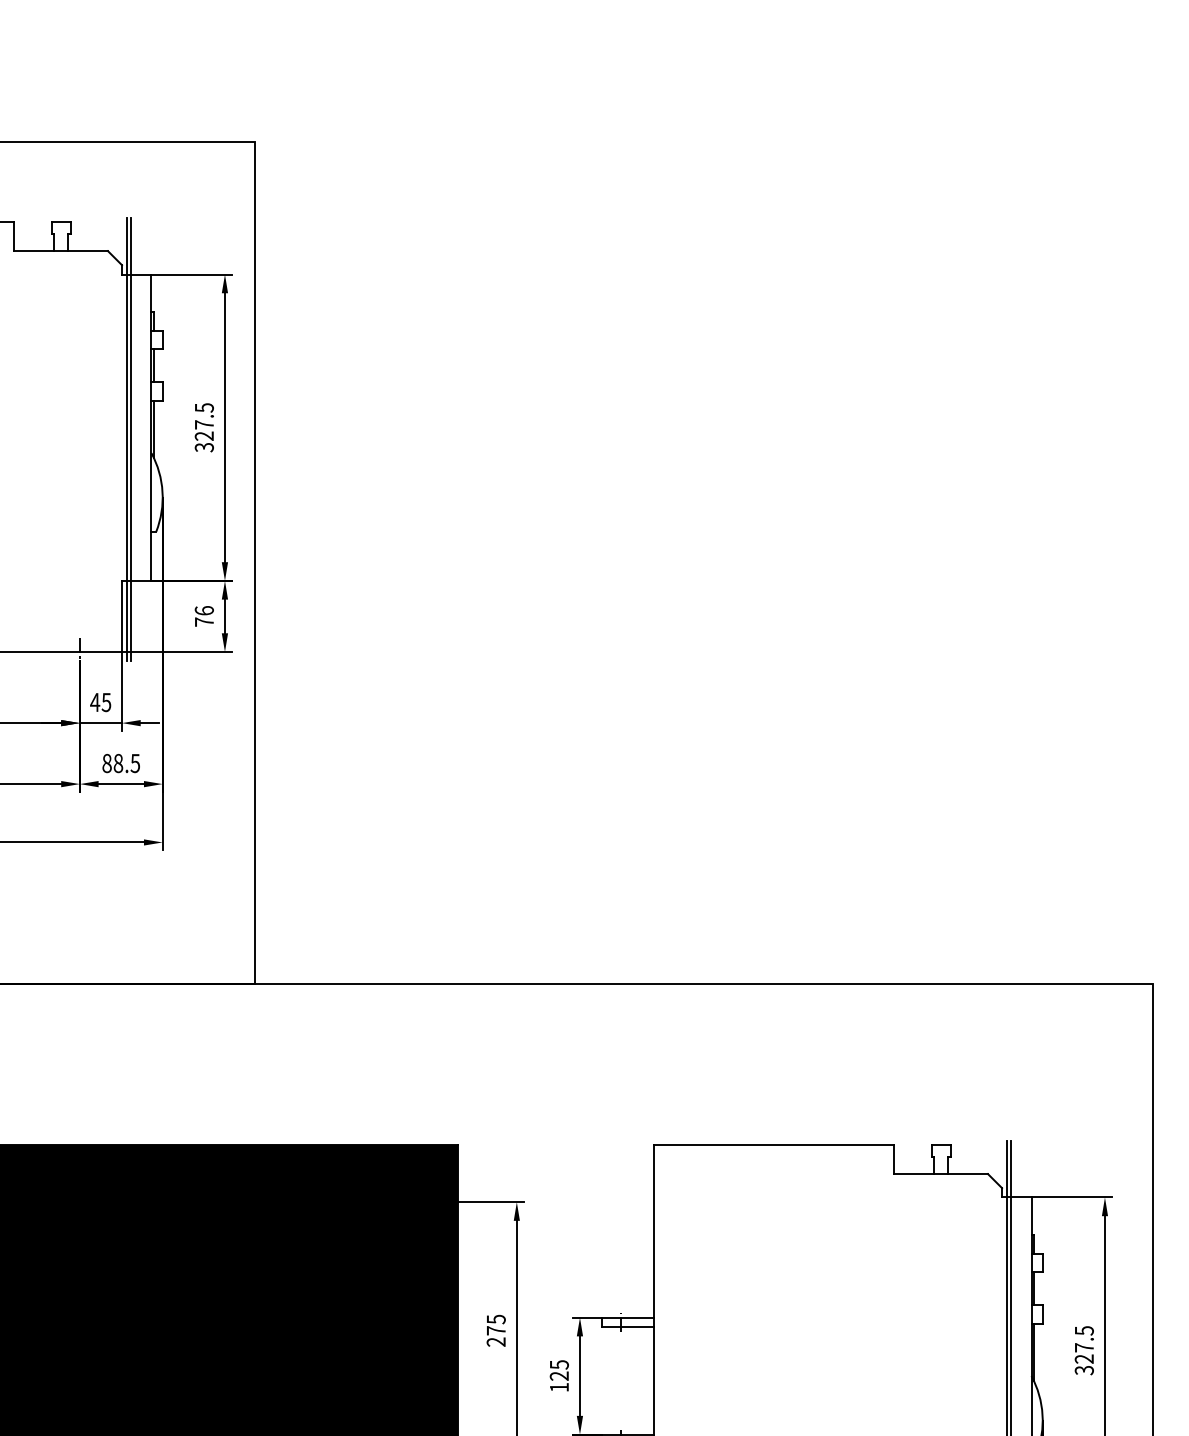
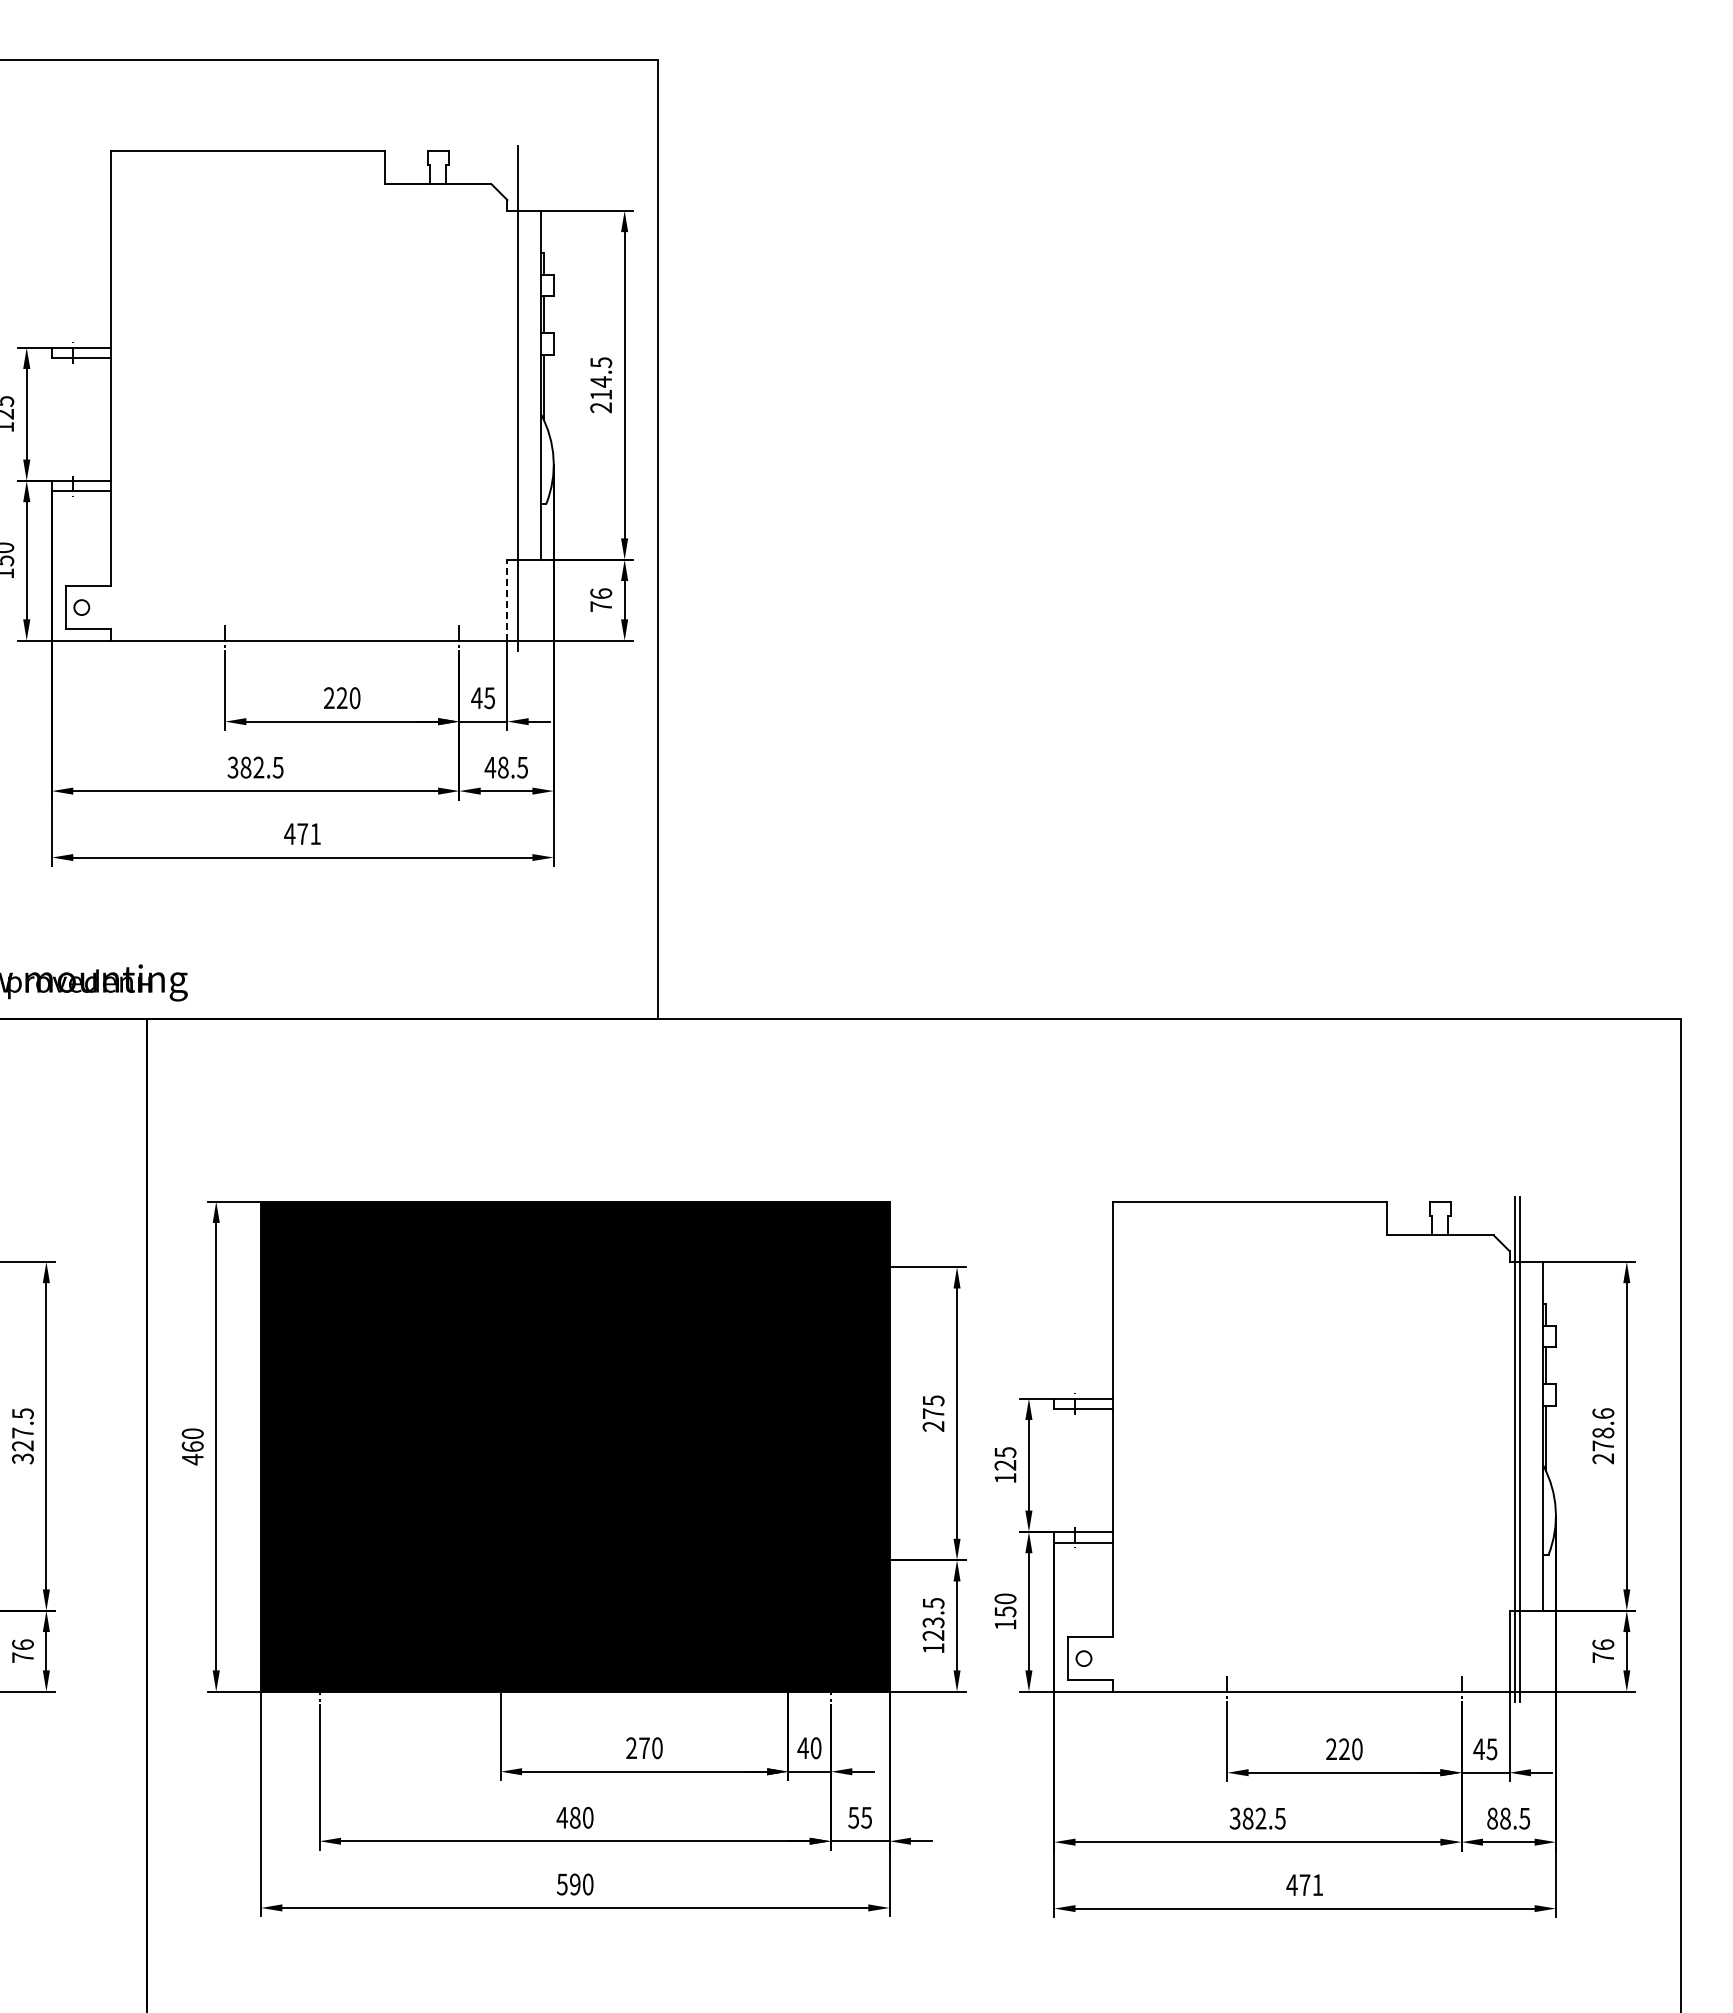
text: (204, 435) -> (601, 394), 327.5 -> 214.5
line: (126, 439) -> (512, 398), removed
line: (122, 615) -> (507, 599), solid -> dashed
text: (107, 763) -> (490, 767), 88.5 -> 48.5
text: (1084, 1350) -> (1603, 1436), 327.5 -> 278.6

